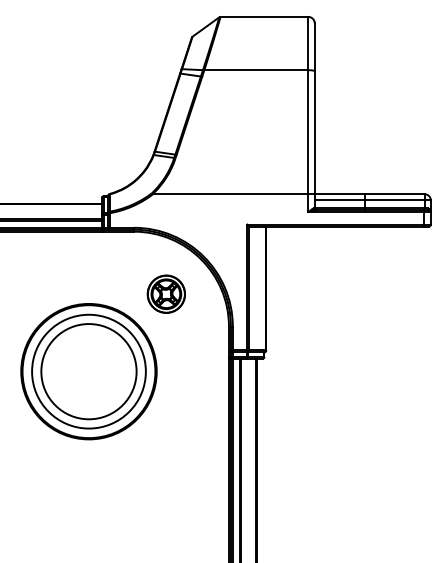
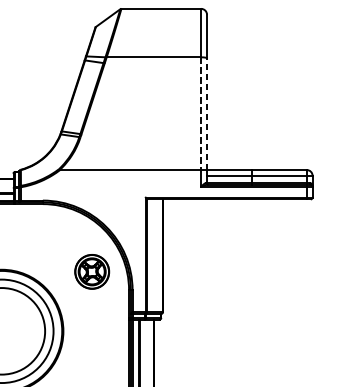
line: (308, 132) -> (201, 113), solid -> dashed
line: (314, 132) -> (206, 113), solid -> dashed
part: (165, 293) -> (91, 271), moved

